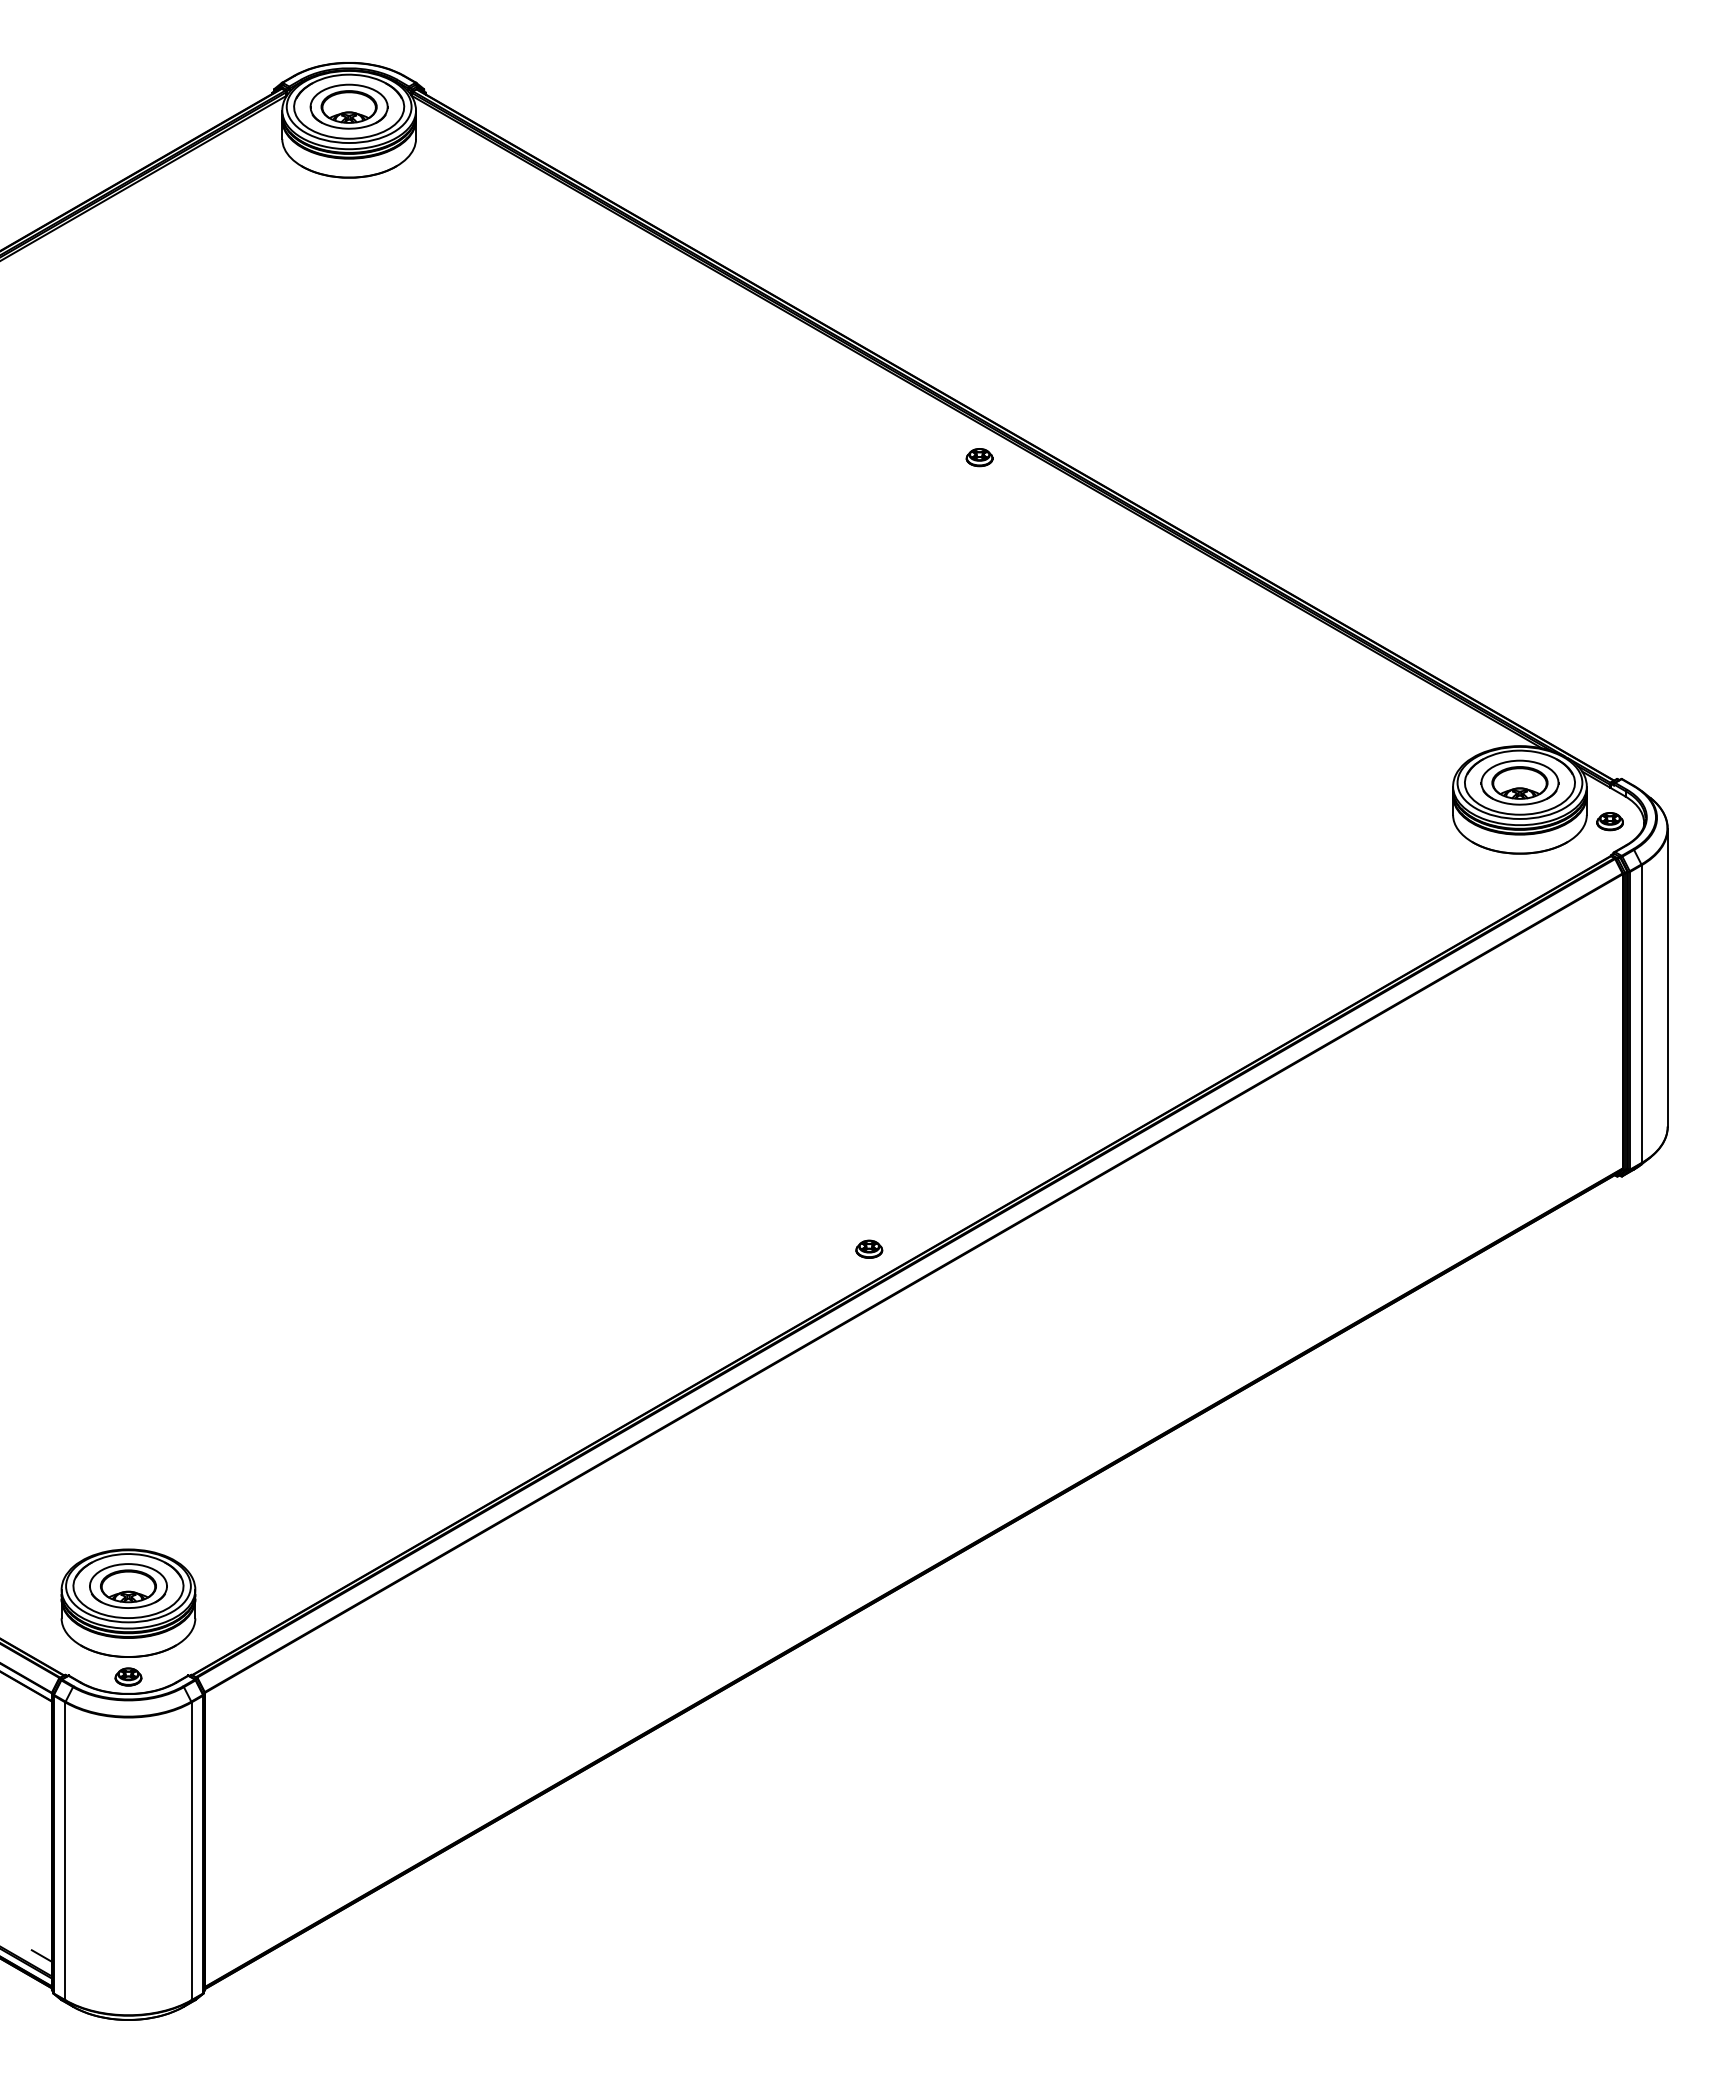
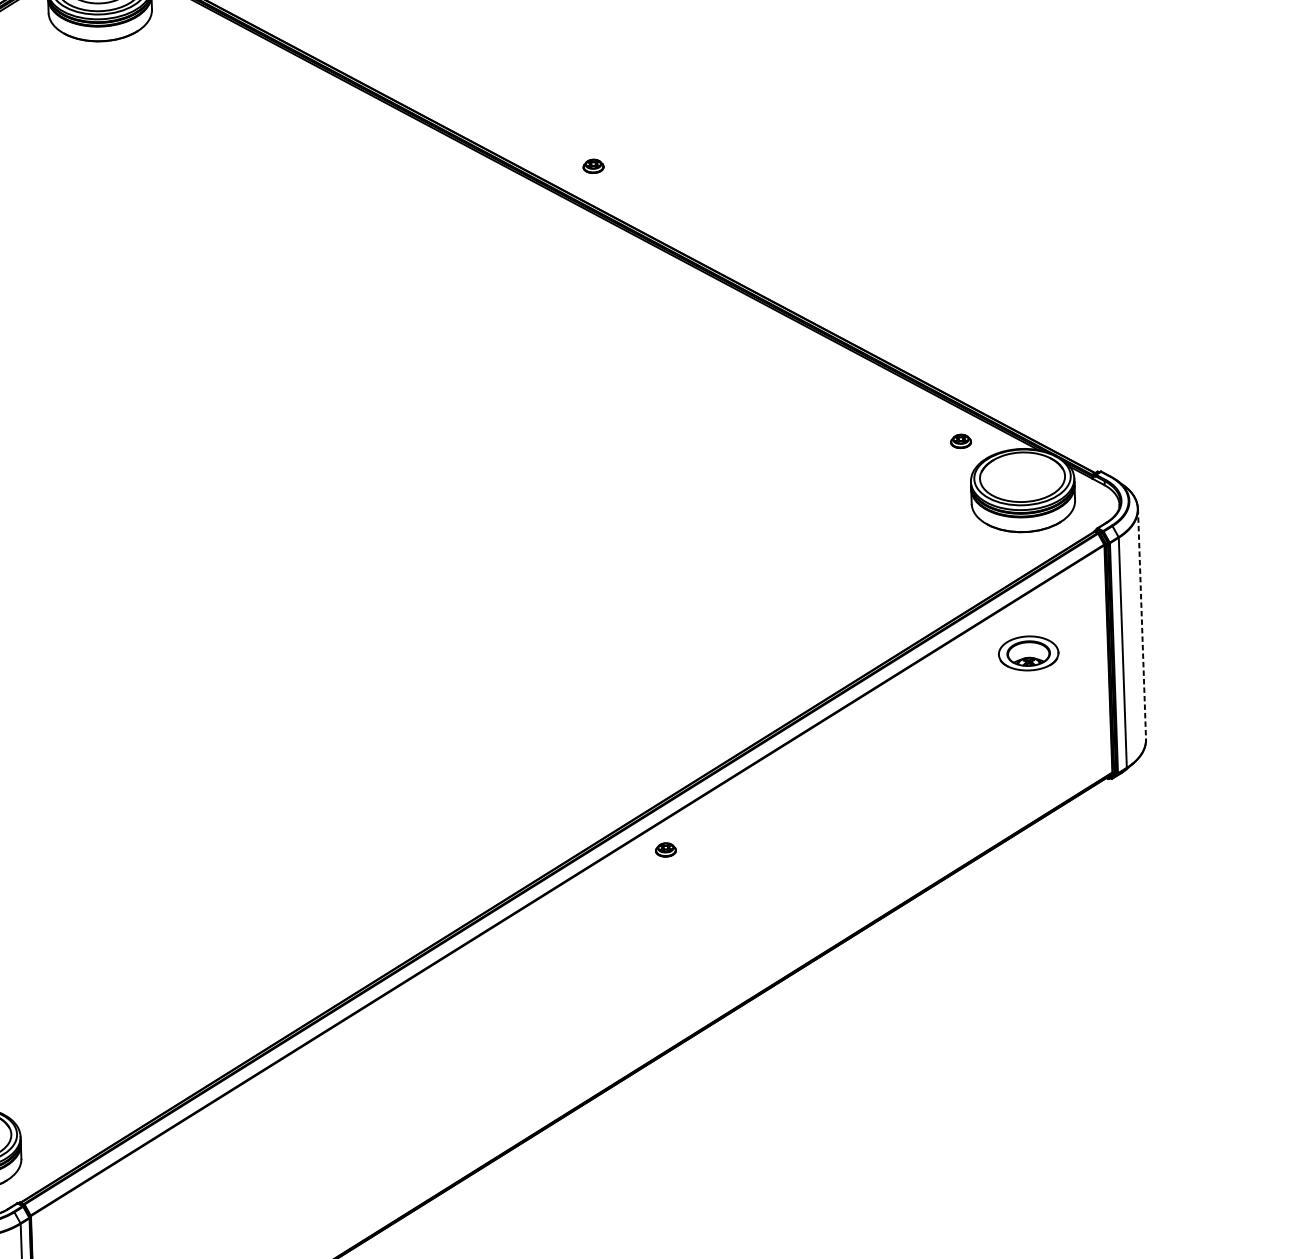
part: (979, 457) -> (593, 166), moved
part: (1519, 782) -> (1028, 653), moved
part: (1609, 821) -> (960, 441), moved
line: (1667, 977) -> (1141, 623), solid -> dashed
part: (869, 1248) -> (666, 849), moved

